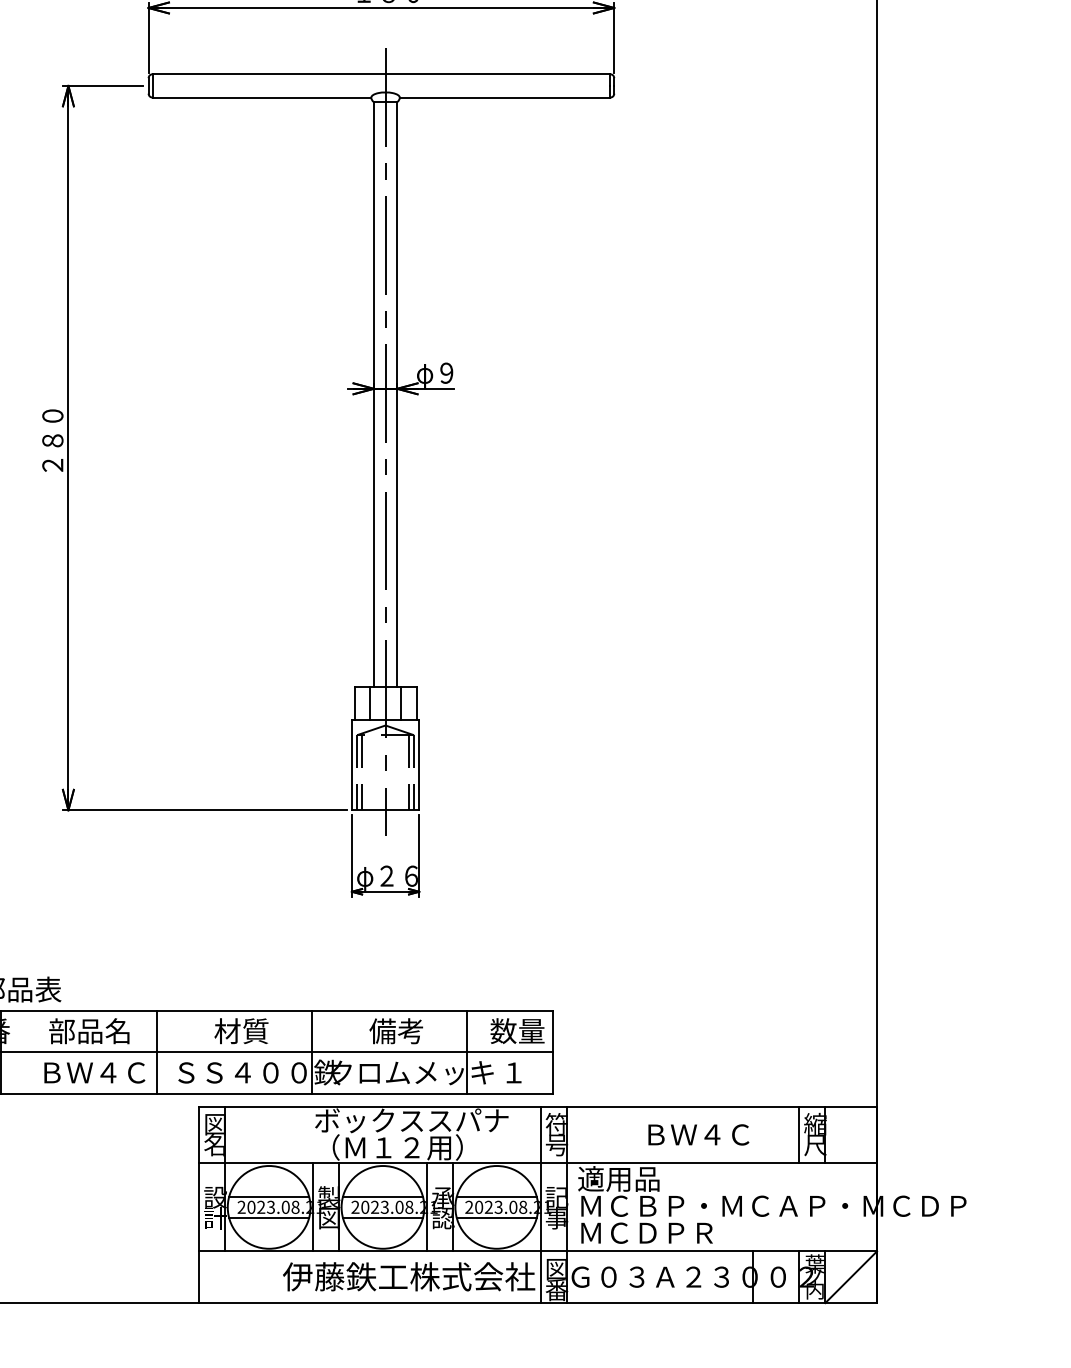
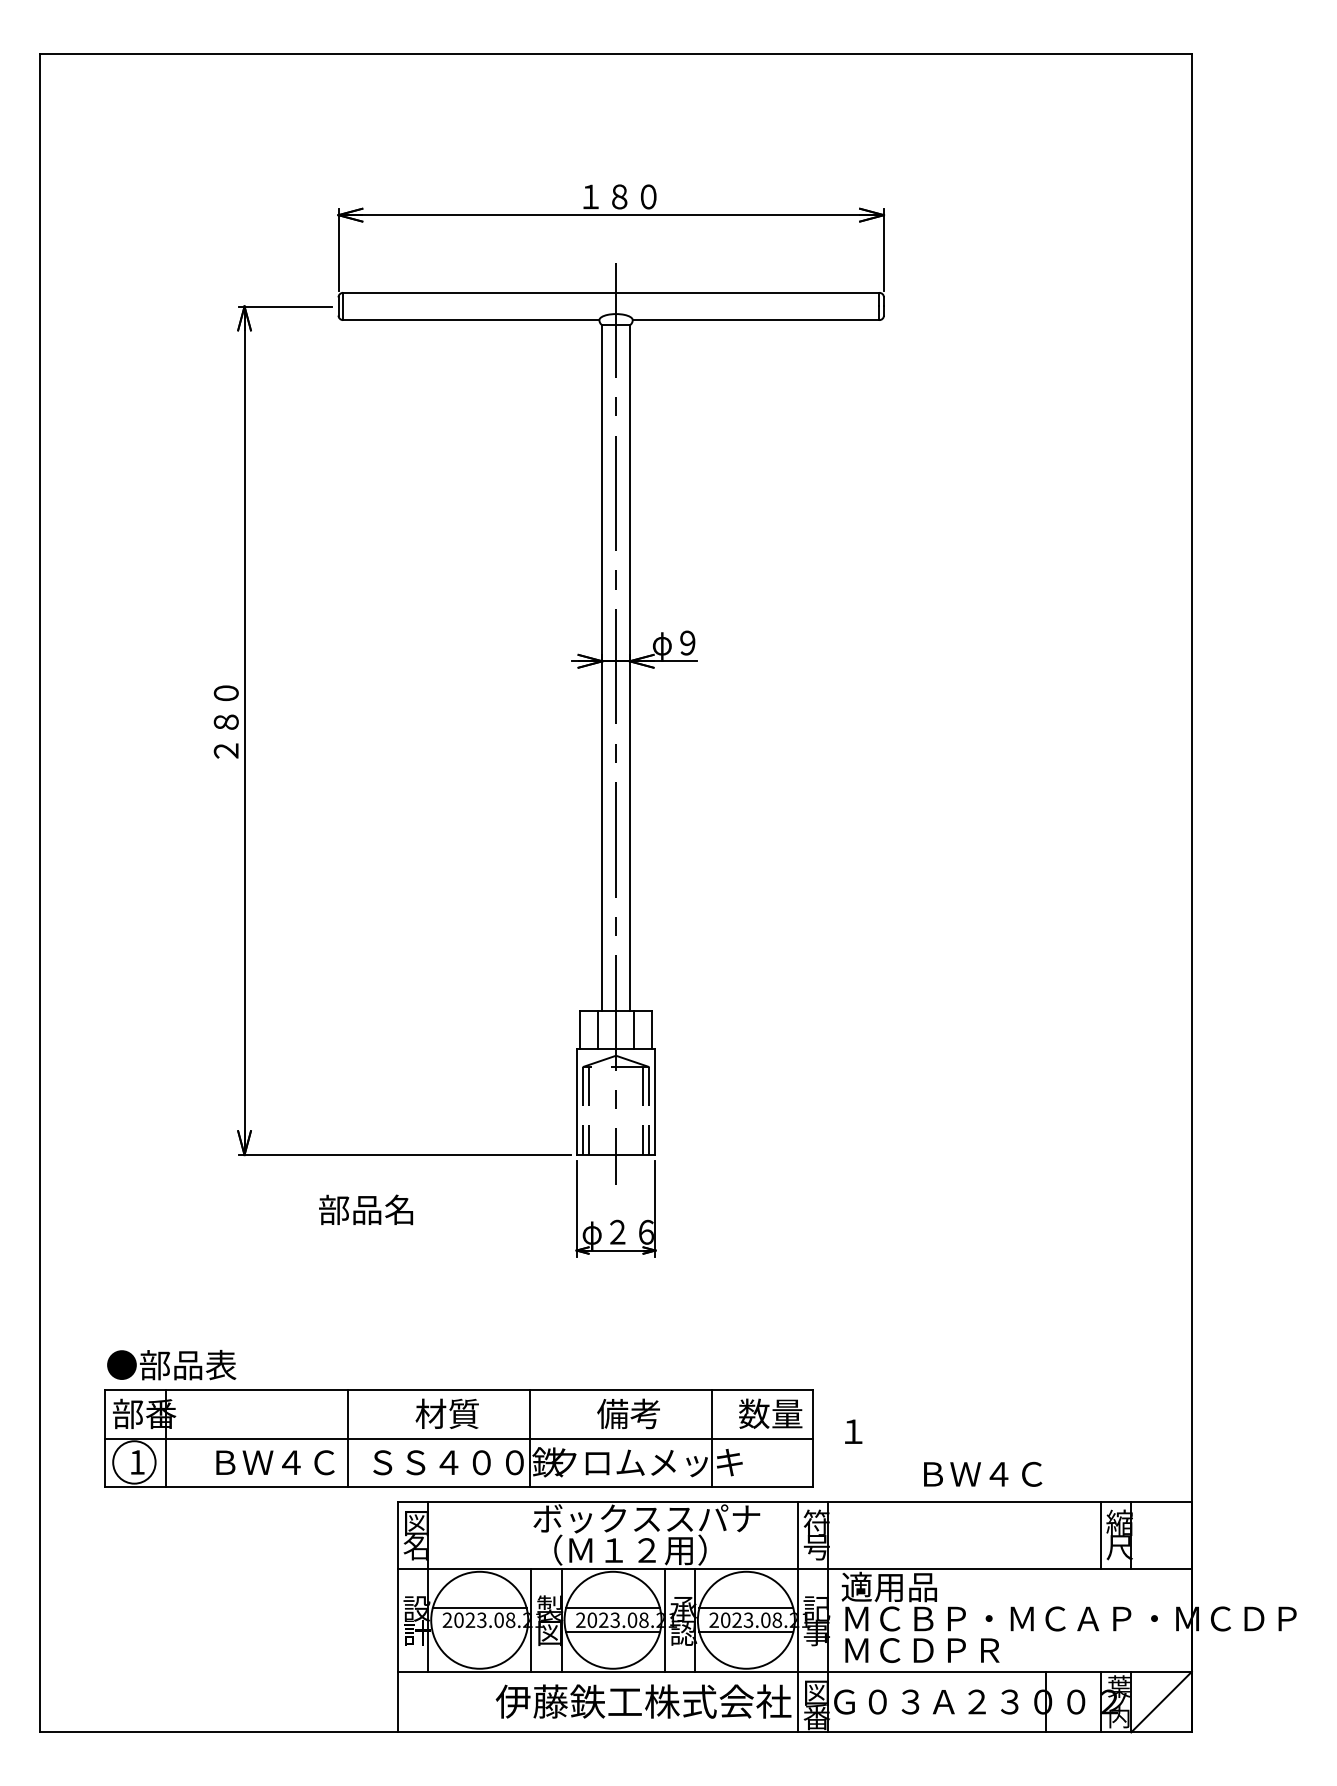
text: (88, 1030) -> (365, 1209), moved
text: (513, 1072) -> (853, 1431), moved
text: (699, 1134) -> (983, 1473), moved
line: (268, 1217) -> (479, 1632), removed

